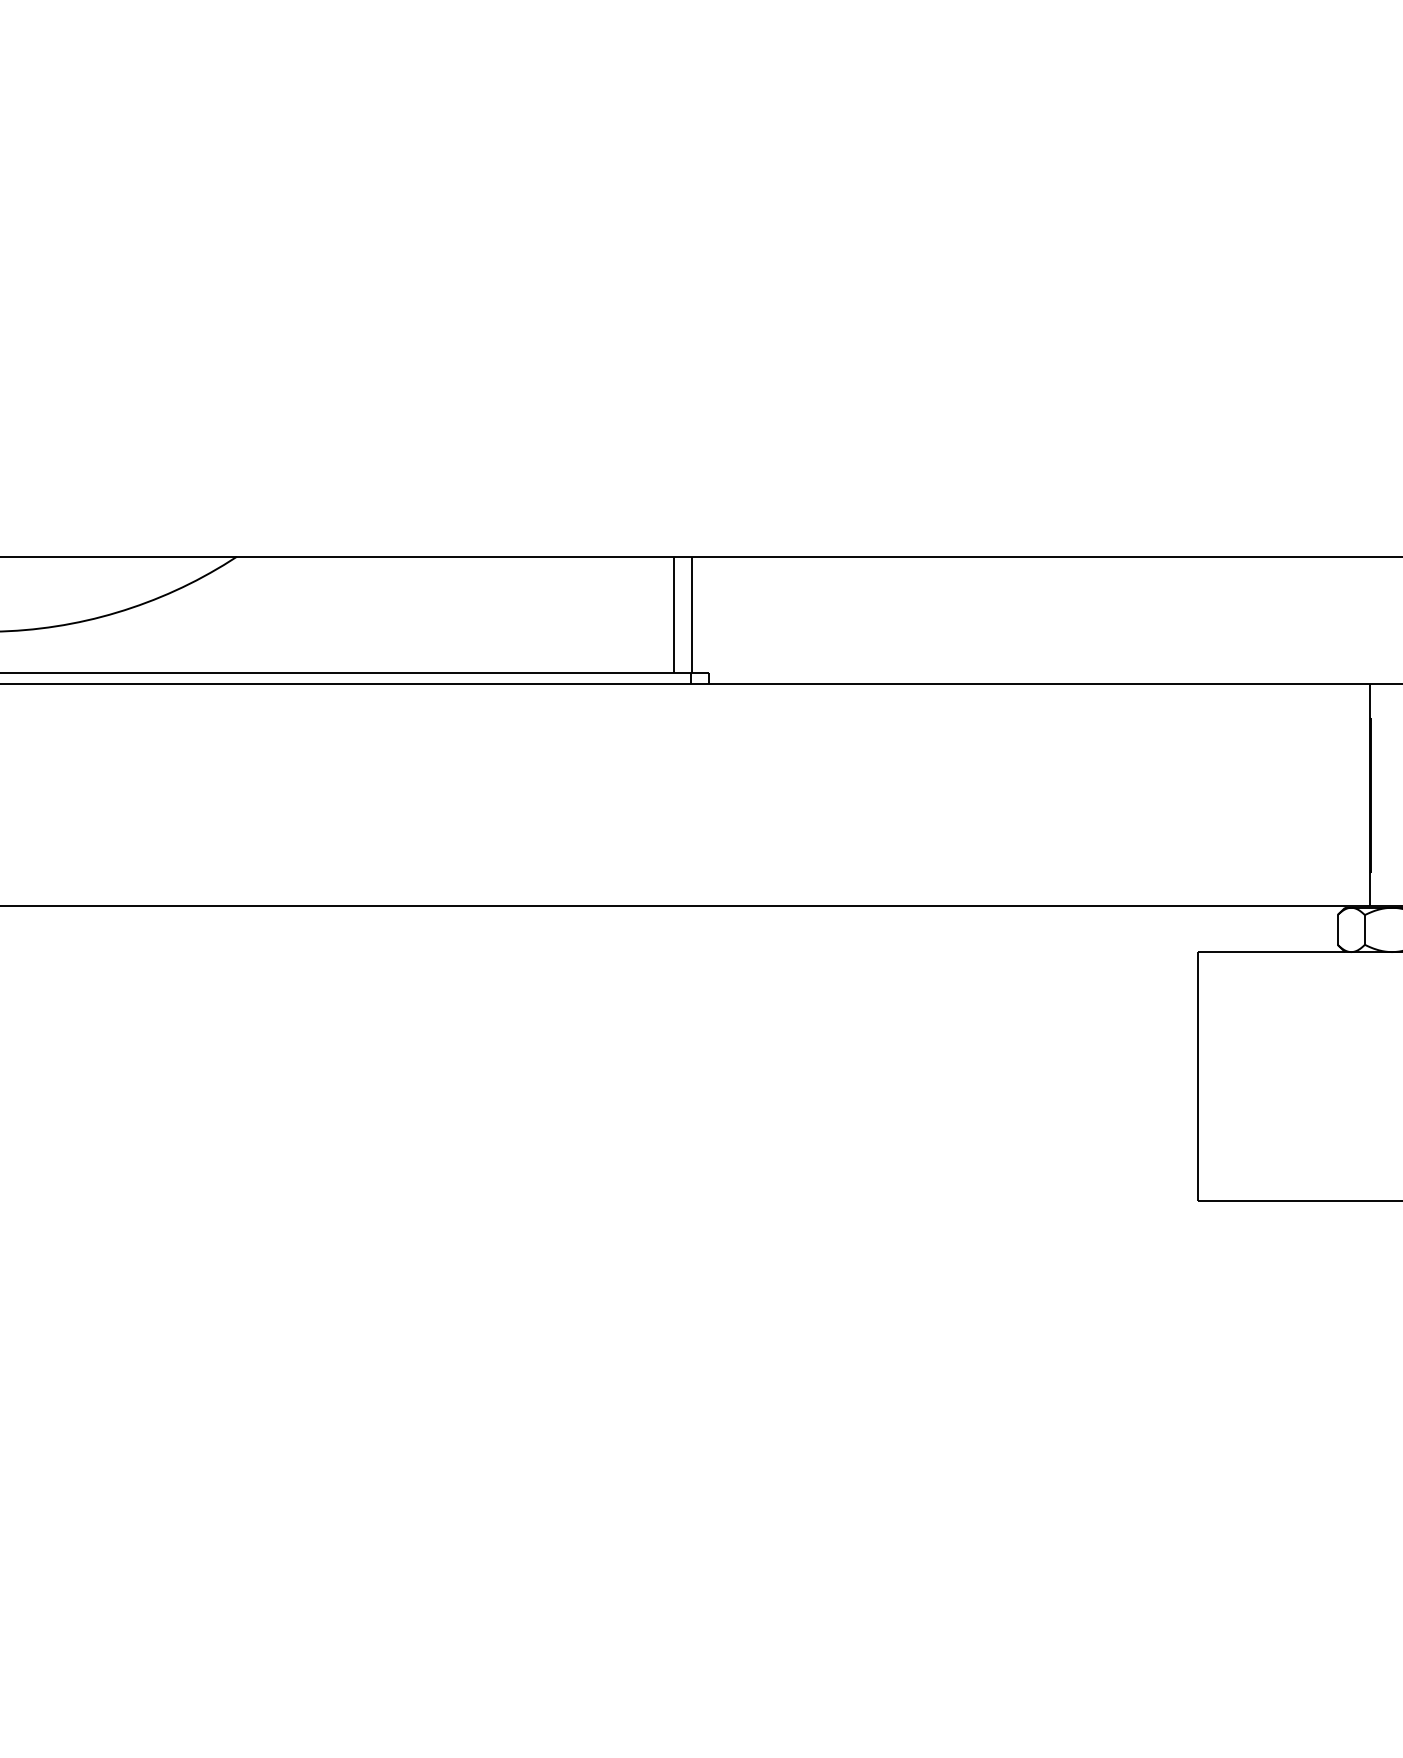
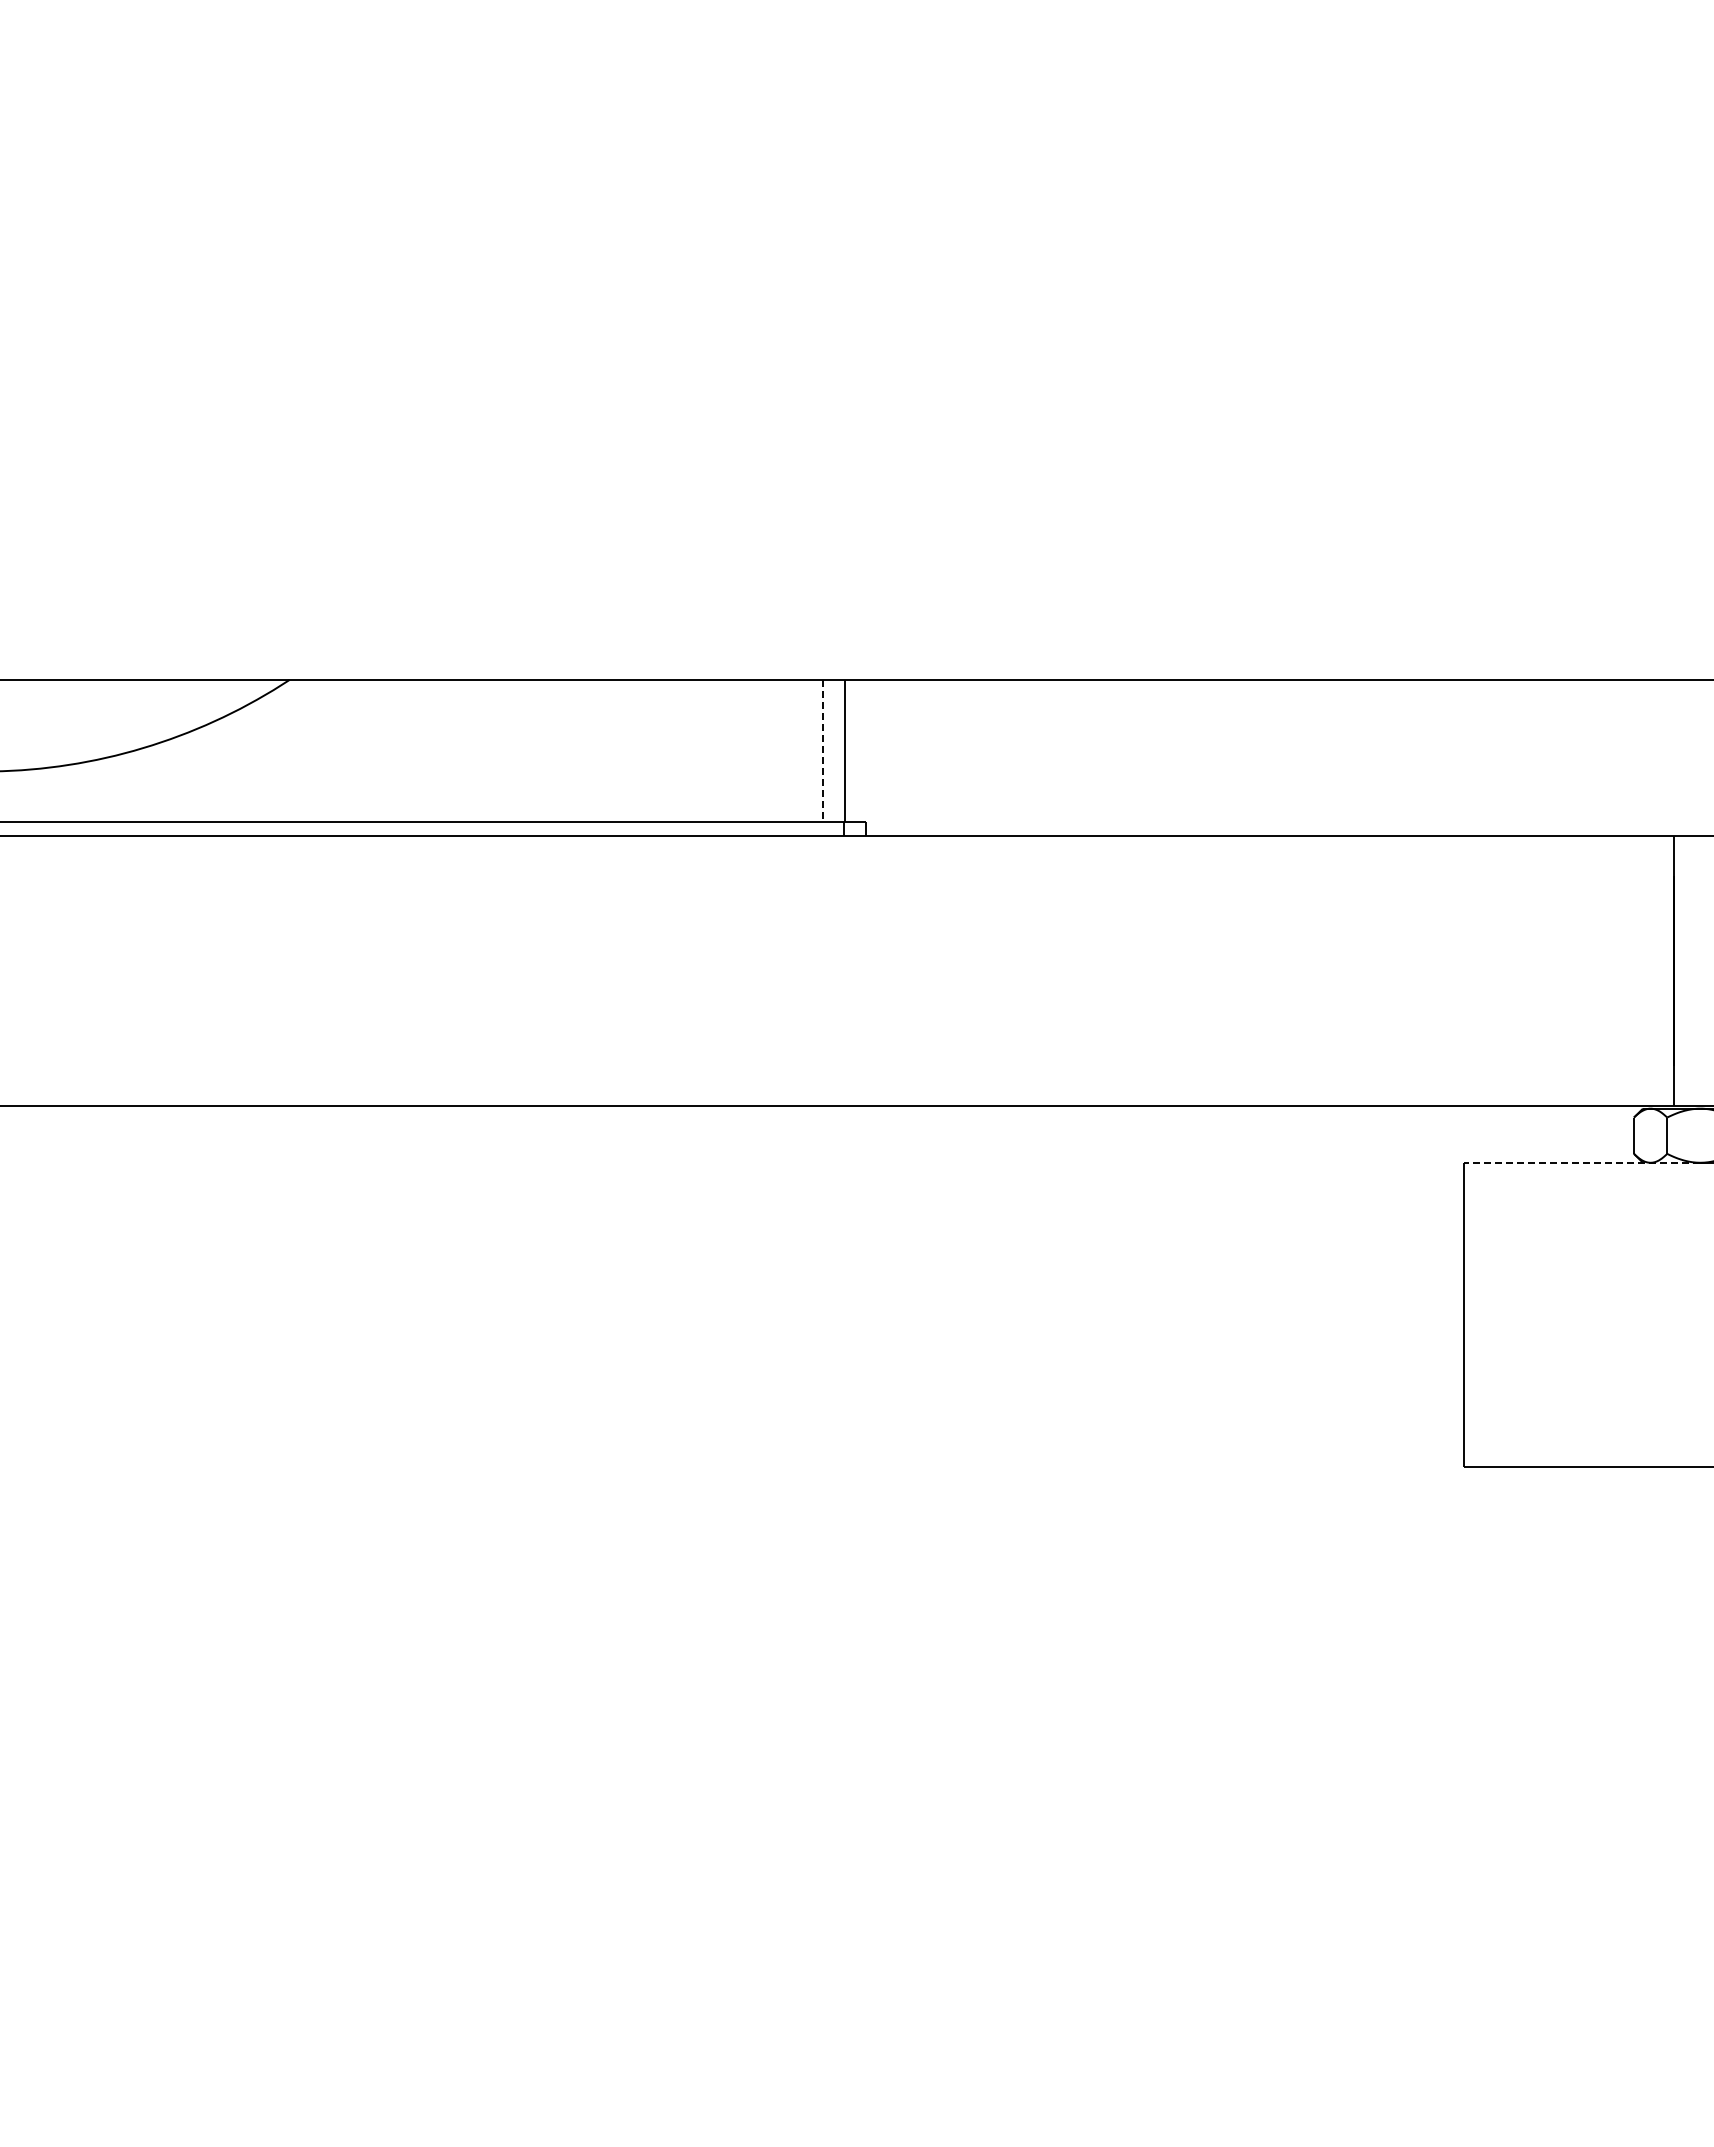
line: (674, 615) -> (823, 751), solid -> dashed
line: (1294, 951) -> (1581, 1162), solid -> dashed

